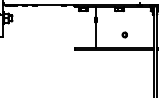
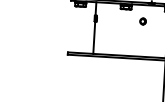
part: (124, 34) -> (142, 20), moved

